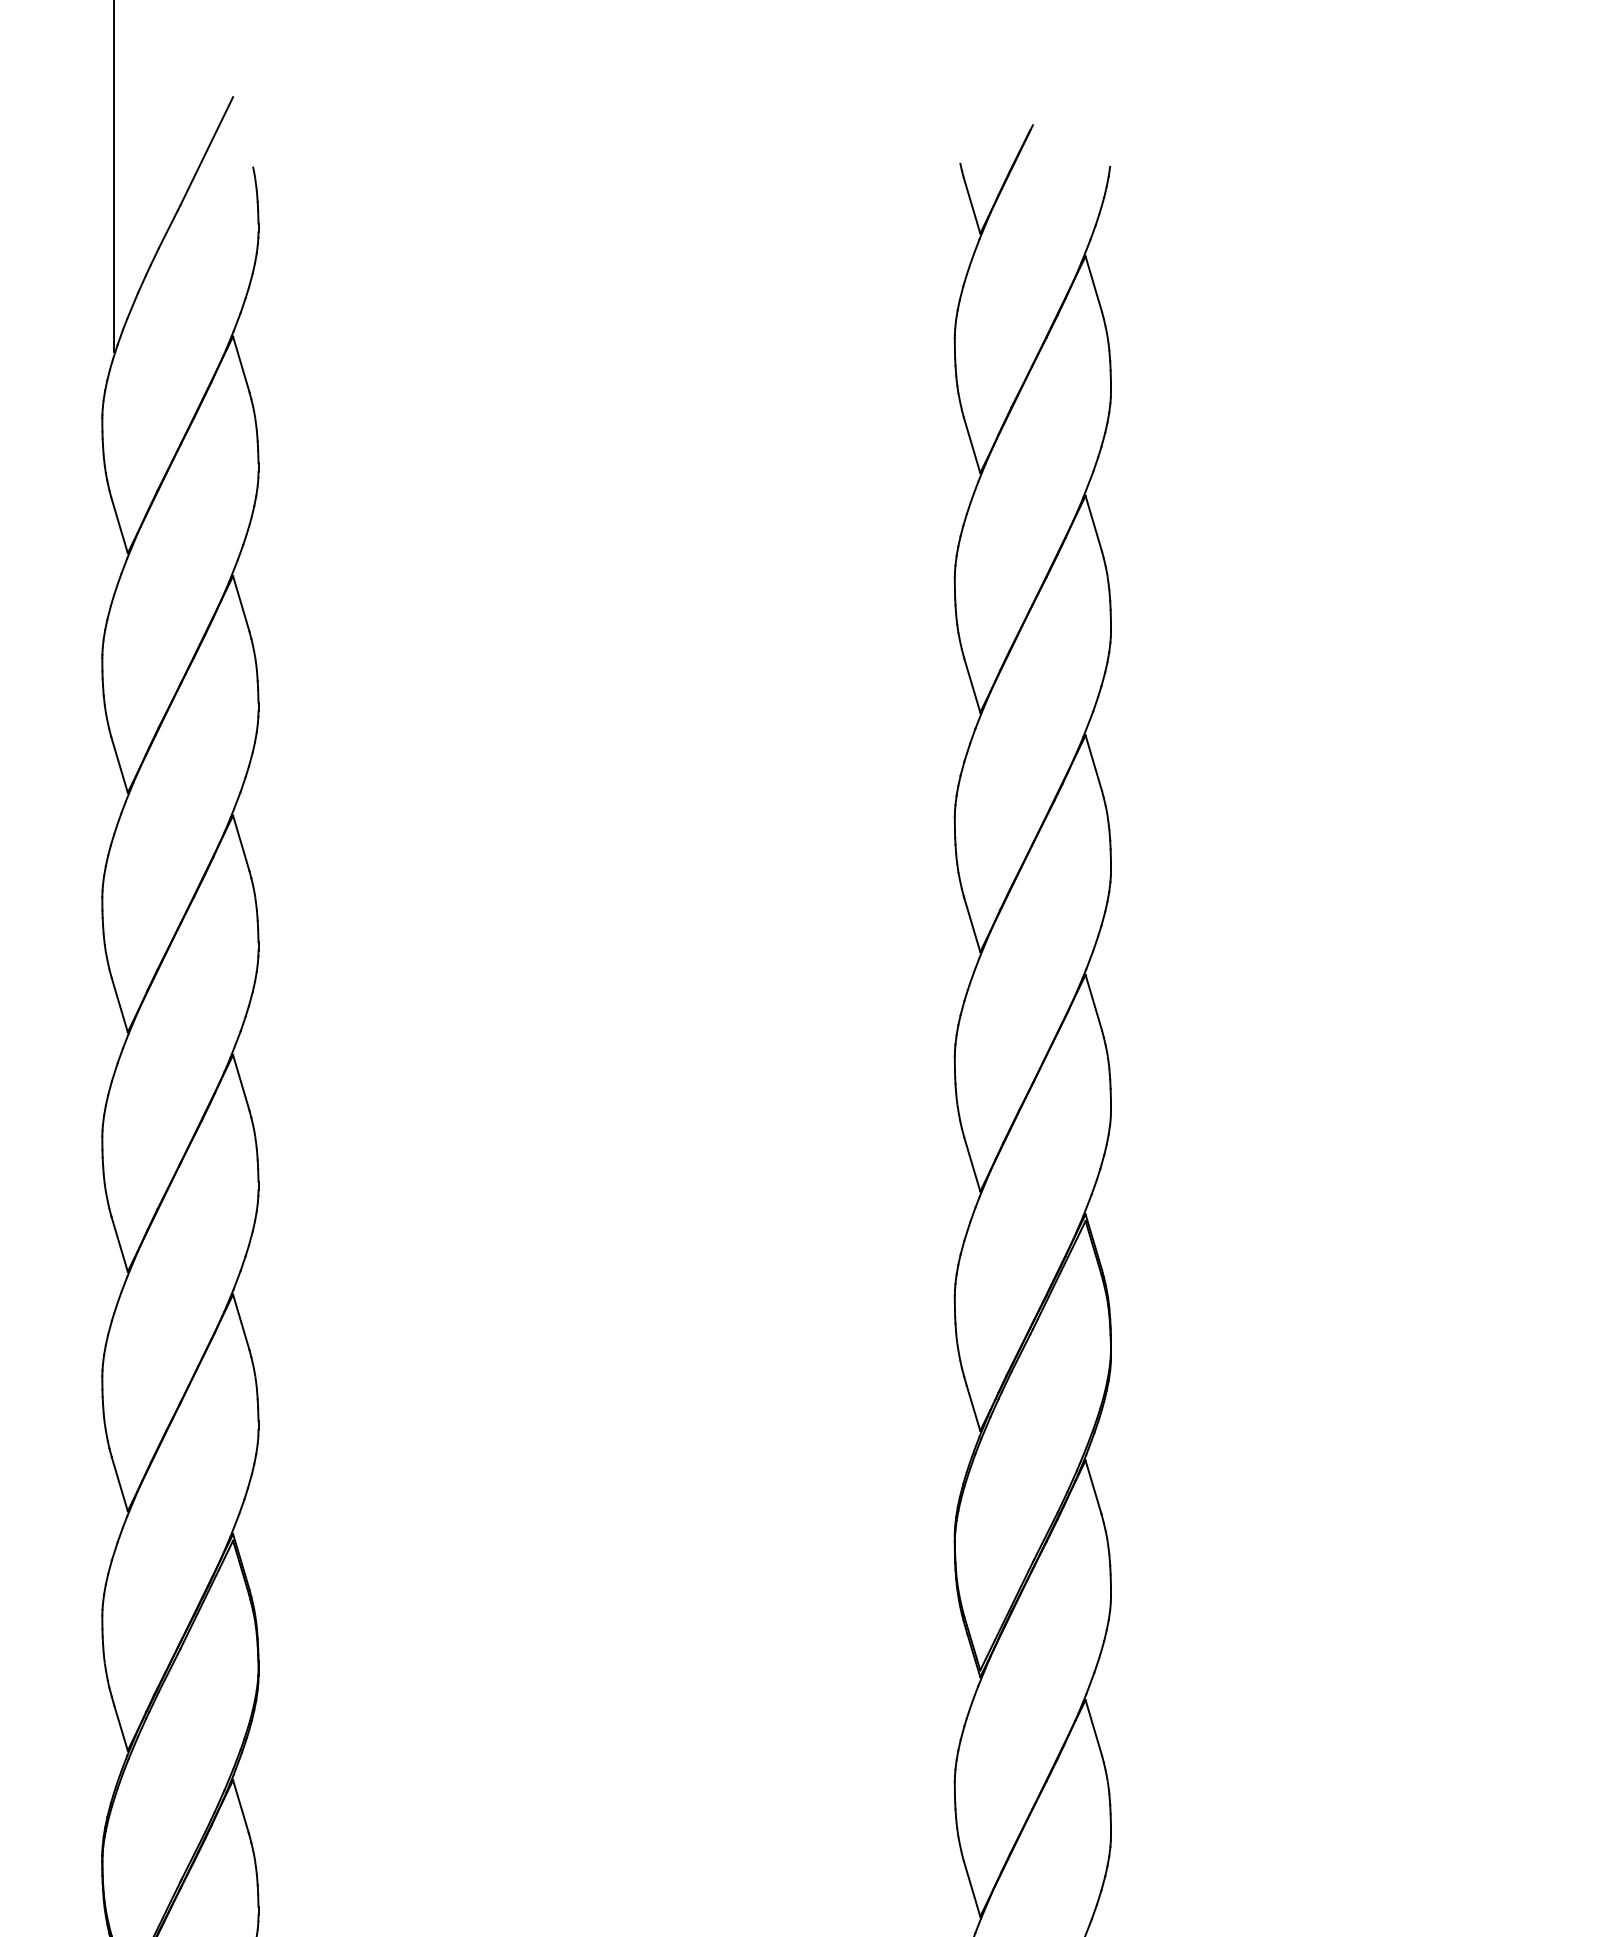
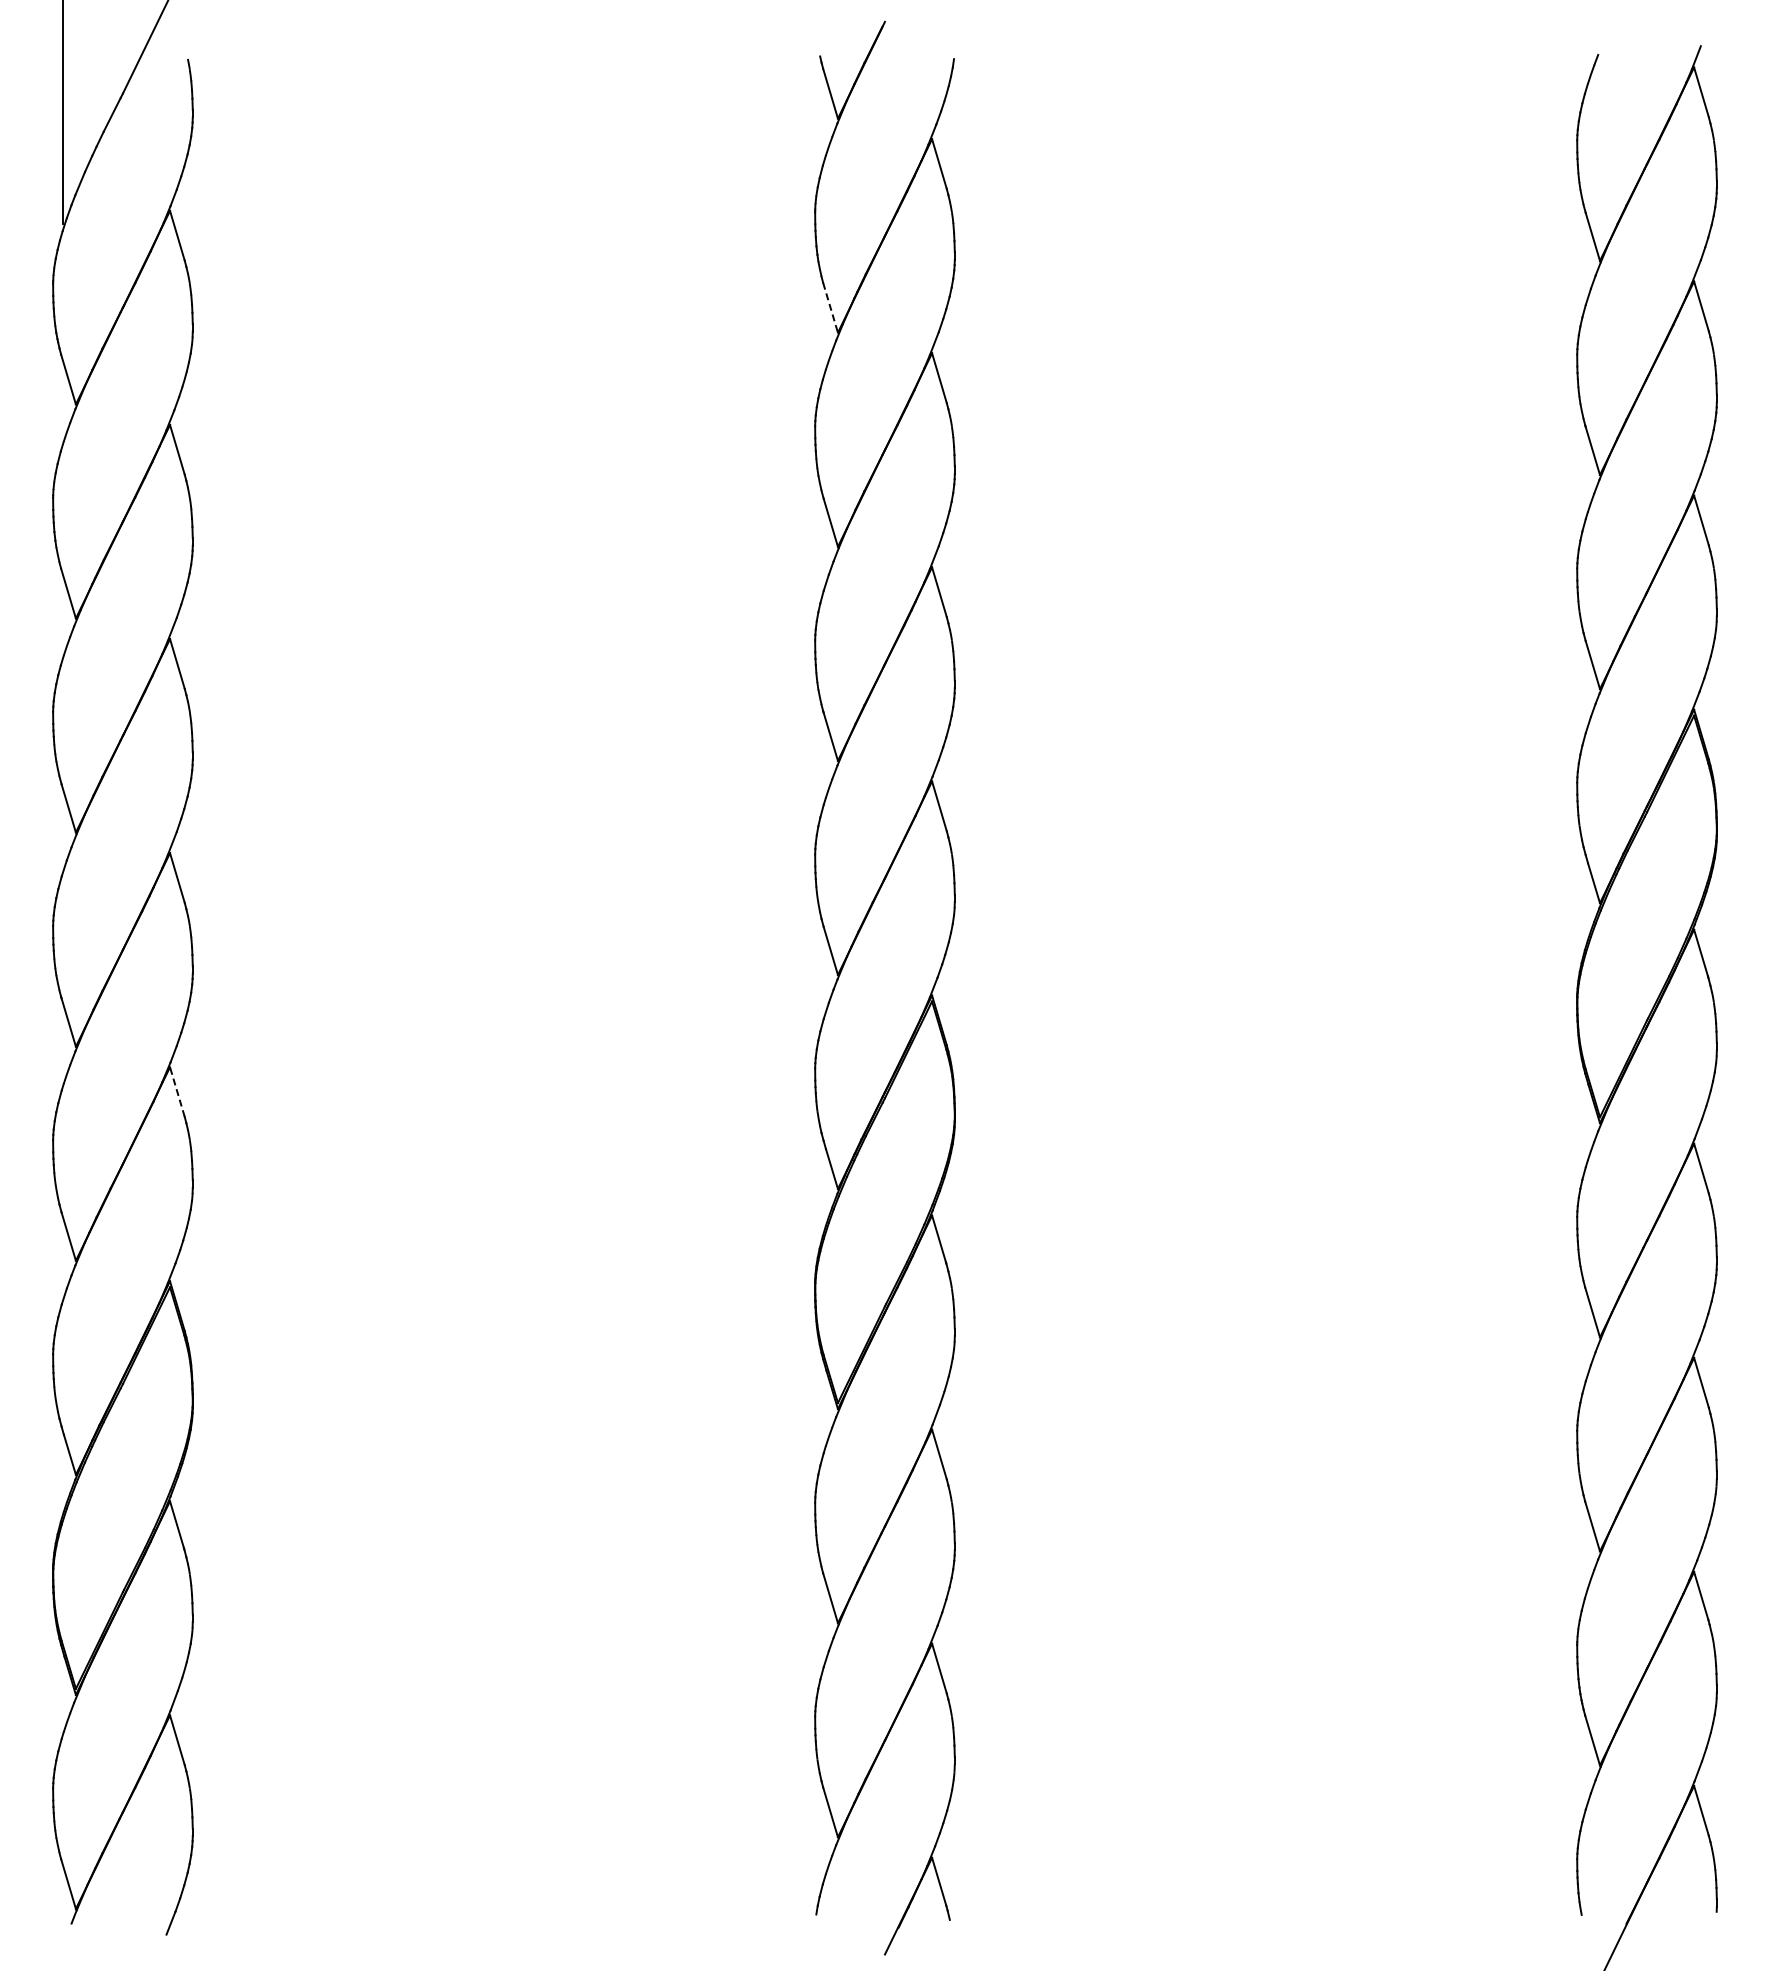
line: (971, 444) -> (830, 307), solid -> dashed
line: (241, 1322) -> (177, 1092), solid -> dashed

